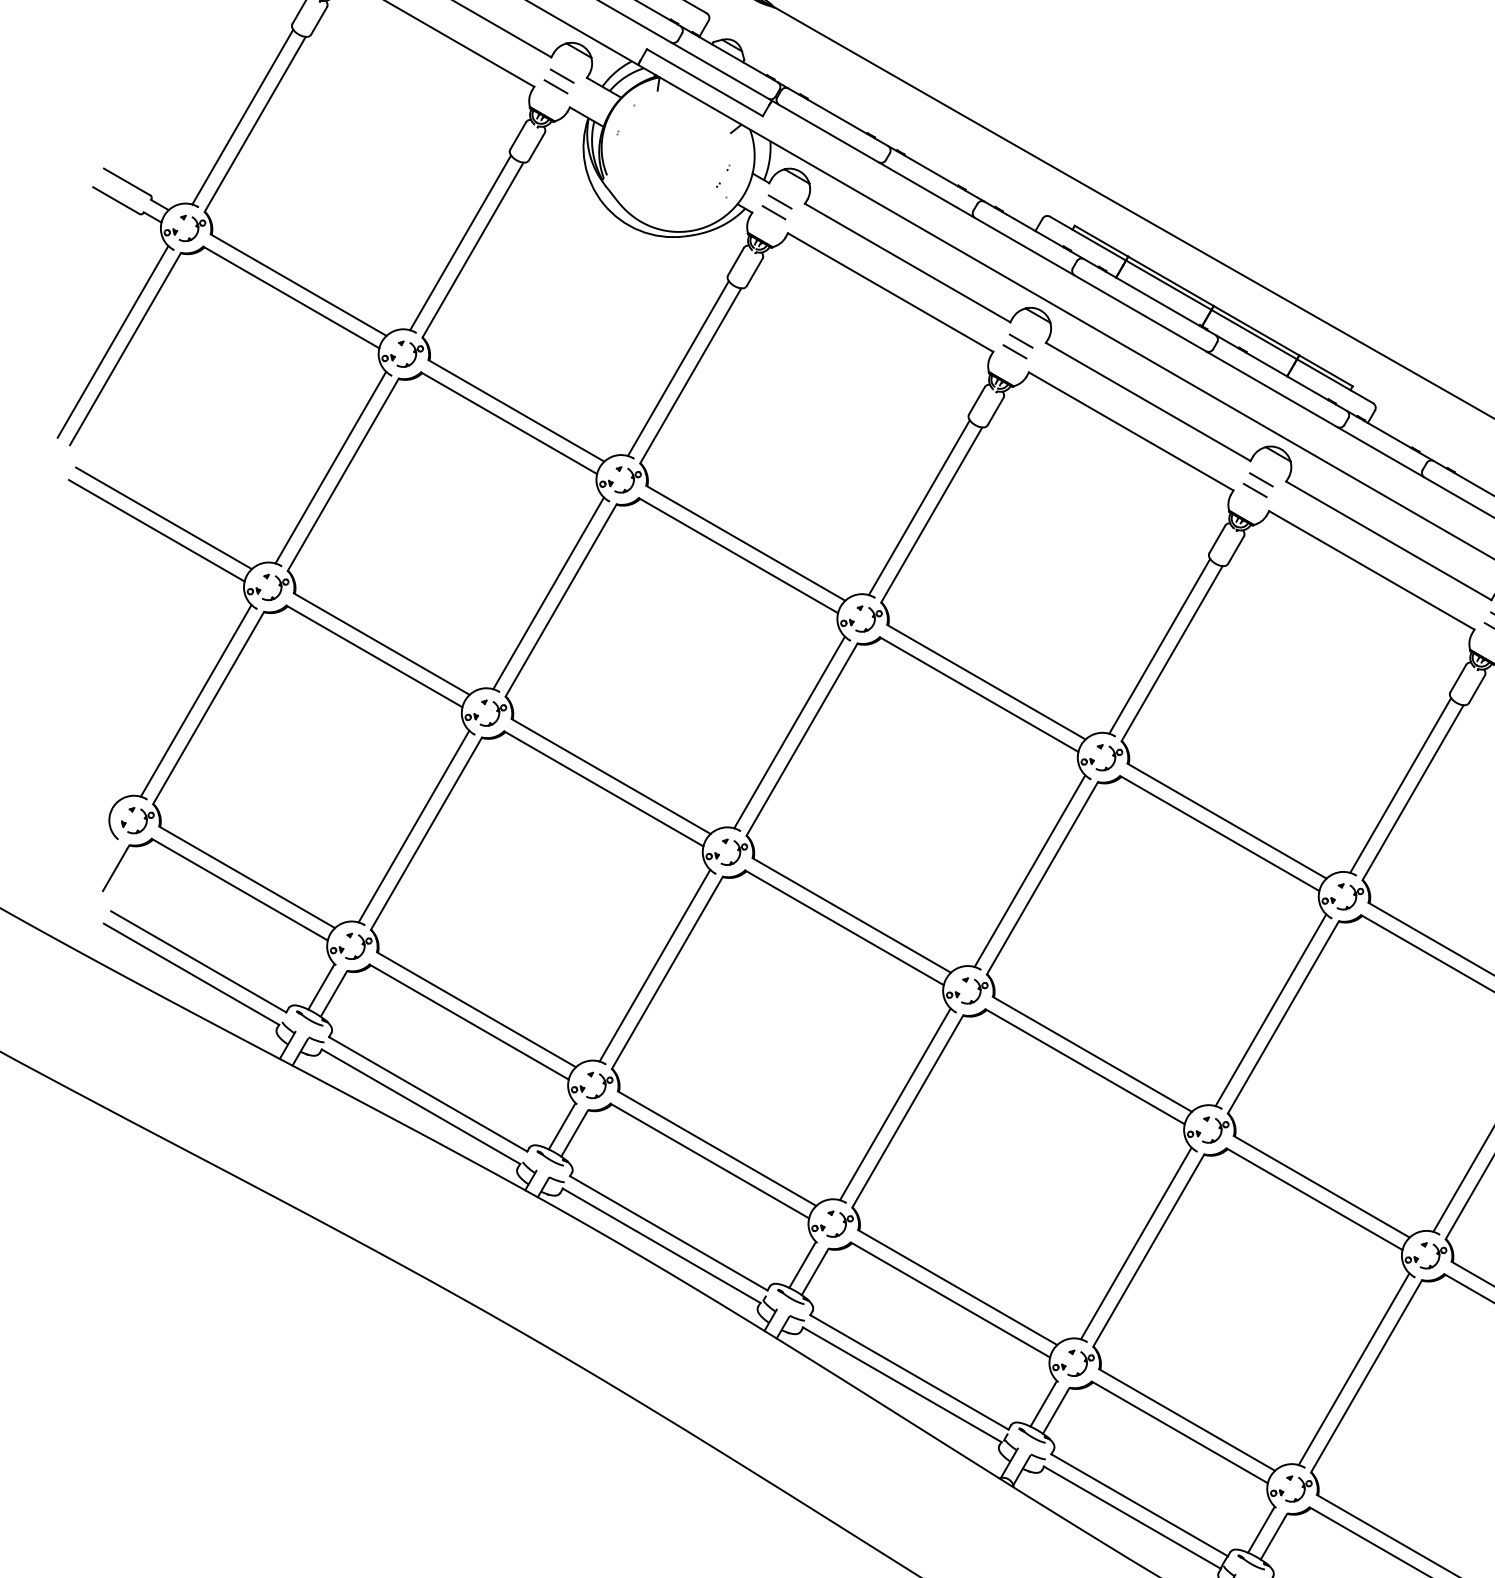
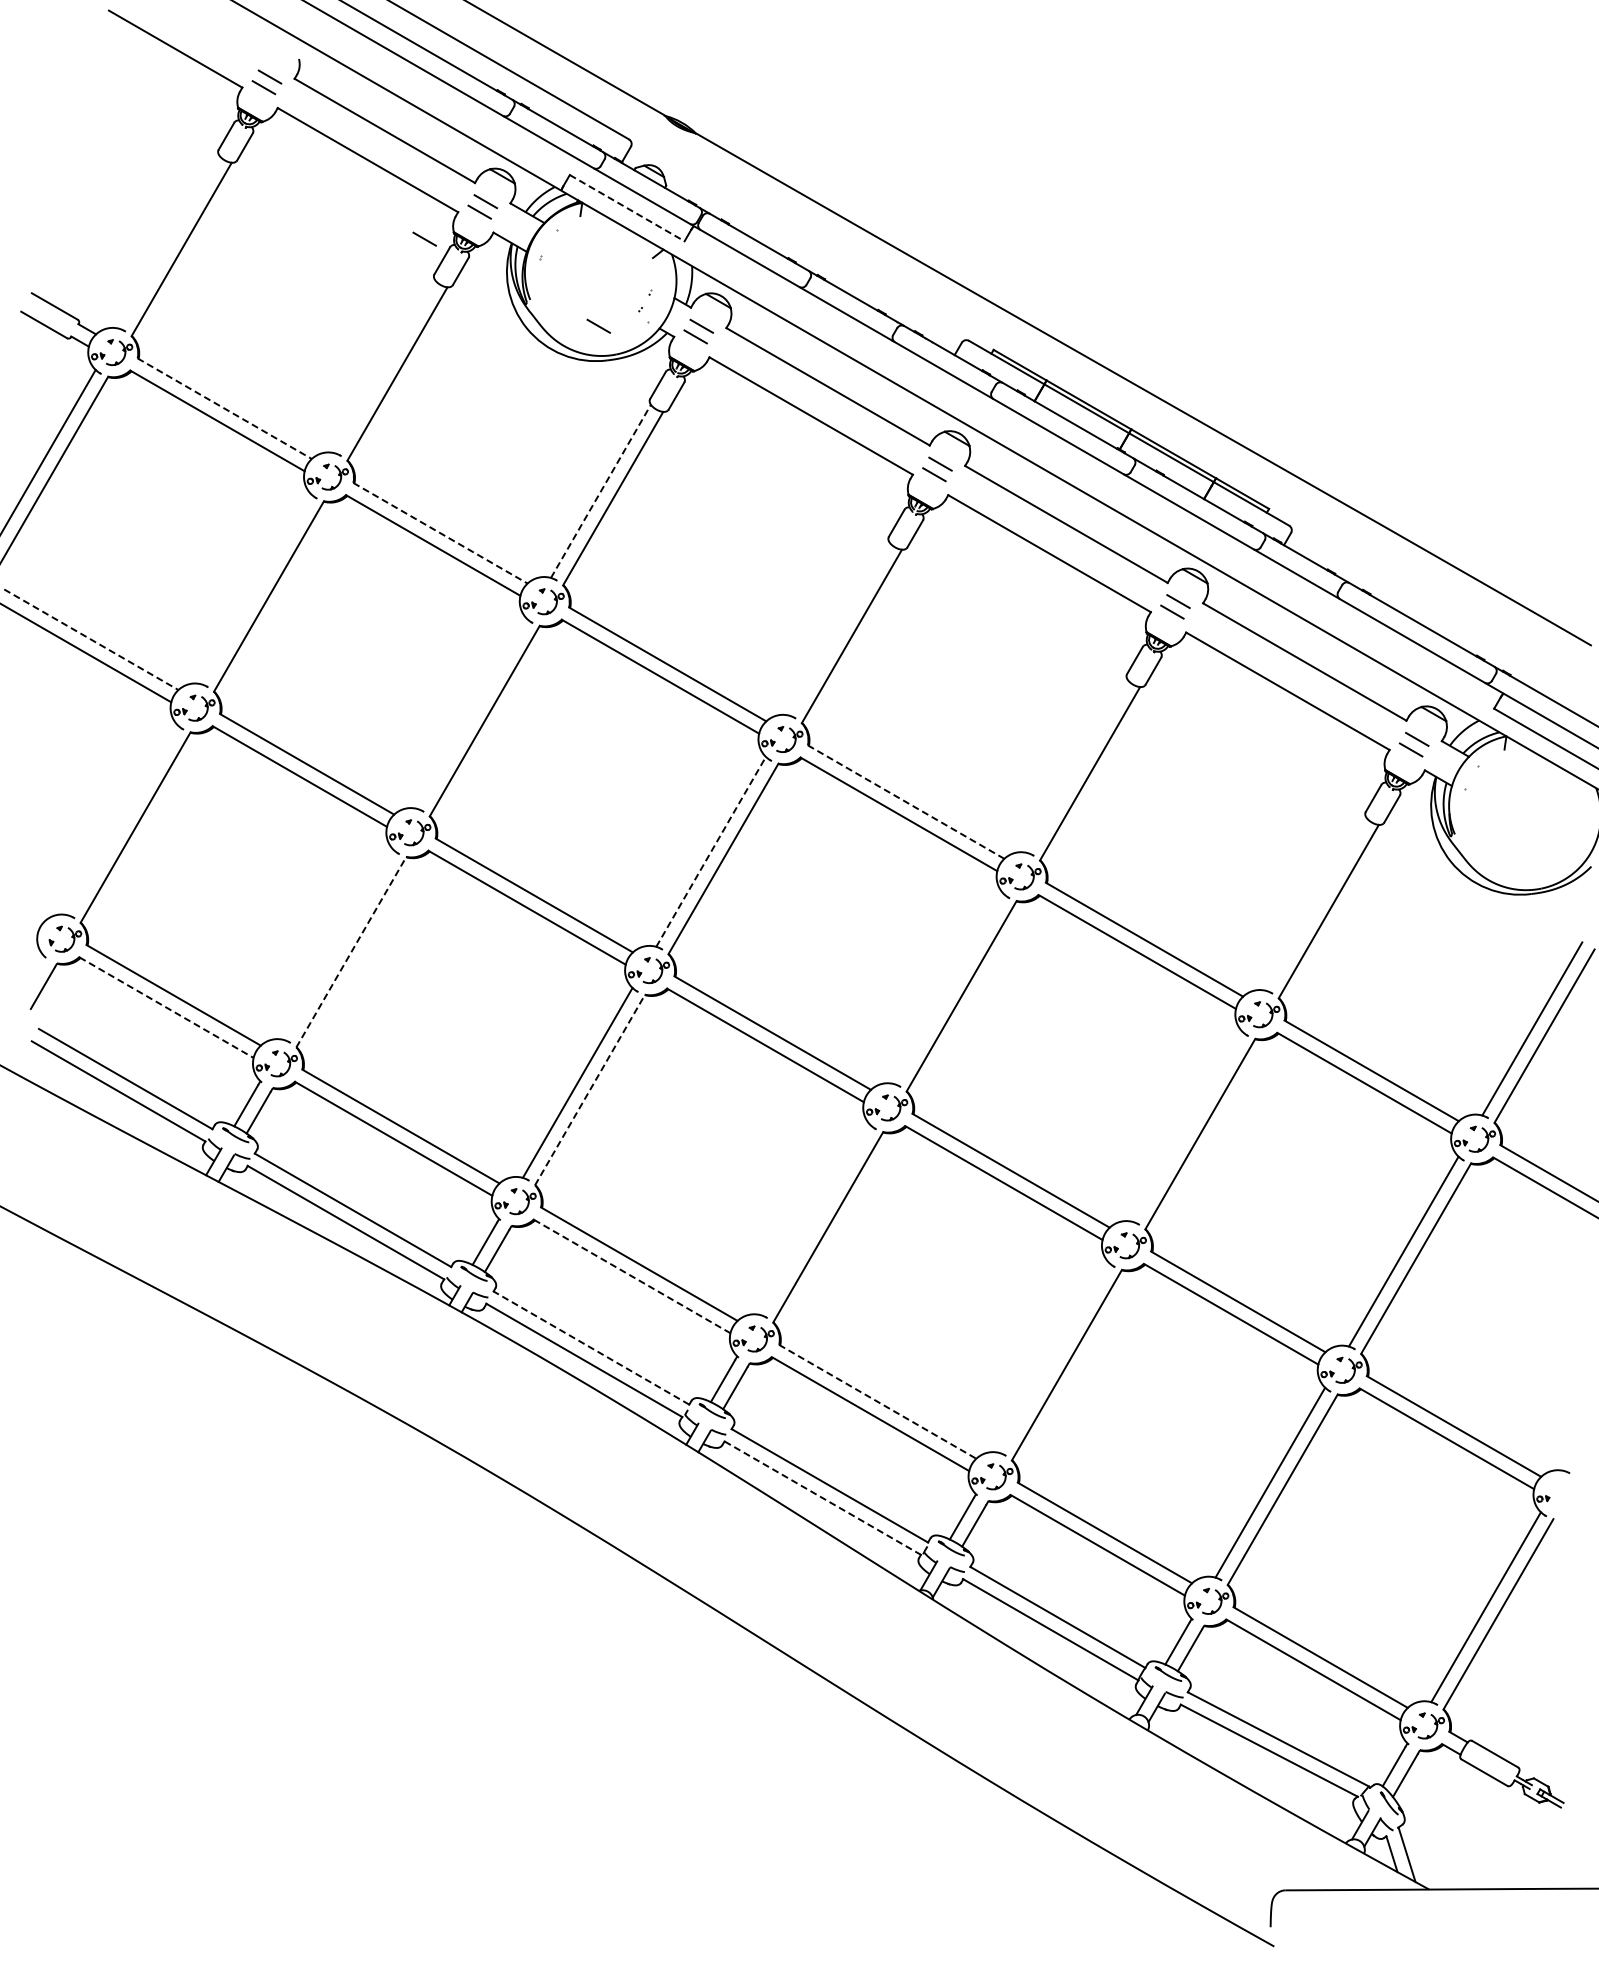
line: (705, 83) -> (627, 208), solid -> dashed
line: (500, 113) -> (424, 238), added
line: (242, 116) -> (169, 241), removed
line: (675, 201) -> (598, 325), added
line: (460, 242) -> (385, 366), removed
line: (298, 284) -> (224, 408), solid -> dashed
line: (677, 368) -> (600, 491), solid -> dashed
line: (516, 411) -> (440, 533), solid -> dashed
line: (330, 467) -> (256, 589), removed
line: (919, 507) -> (839, 628), removed
line: (164, 518) -> (91, 639), solid -> dashed
line: (548, 593) -> (472, 714), removed
line: (1159, 646) -> (1077, 766), removed
line: (986, 682) -> (906, 802), solid -> dashed
line: (196, 700) -> (123, 820), removed
line: (789, 732) -> (711, 851), solid -> dashed
line: (1400, 784) -> (1316, 903), removed
line: (413, 826) -> (338, 945), removed
line: (426, 834) -> (351, 952), solid -> dashed
line: (1030, 871) -> (949, 989), removed
line: (239, 889) -> (166, 1007), solid -> dashed
line: (667, 973) -> (590, 1090), solid -> dashed
line: (1270, 1010) -> (1187, 1127), removed
line: (894, 1104) -> (815, 1220), removed
line: (710, 1161) -> (632, 1276), solid -> dashed
line: (668, 1232) -> (591, 1347), solid -> dashed
line: (1136, 1243) -> (1054, 1358), removed
line: (957, 1287) -> (877, 1401), solid -> dashed
line: (902, 1385) -> (822, 1498), solid -> dashed

